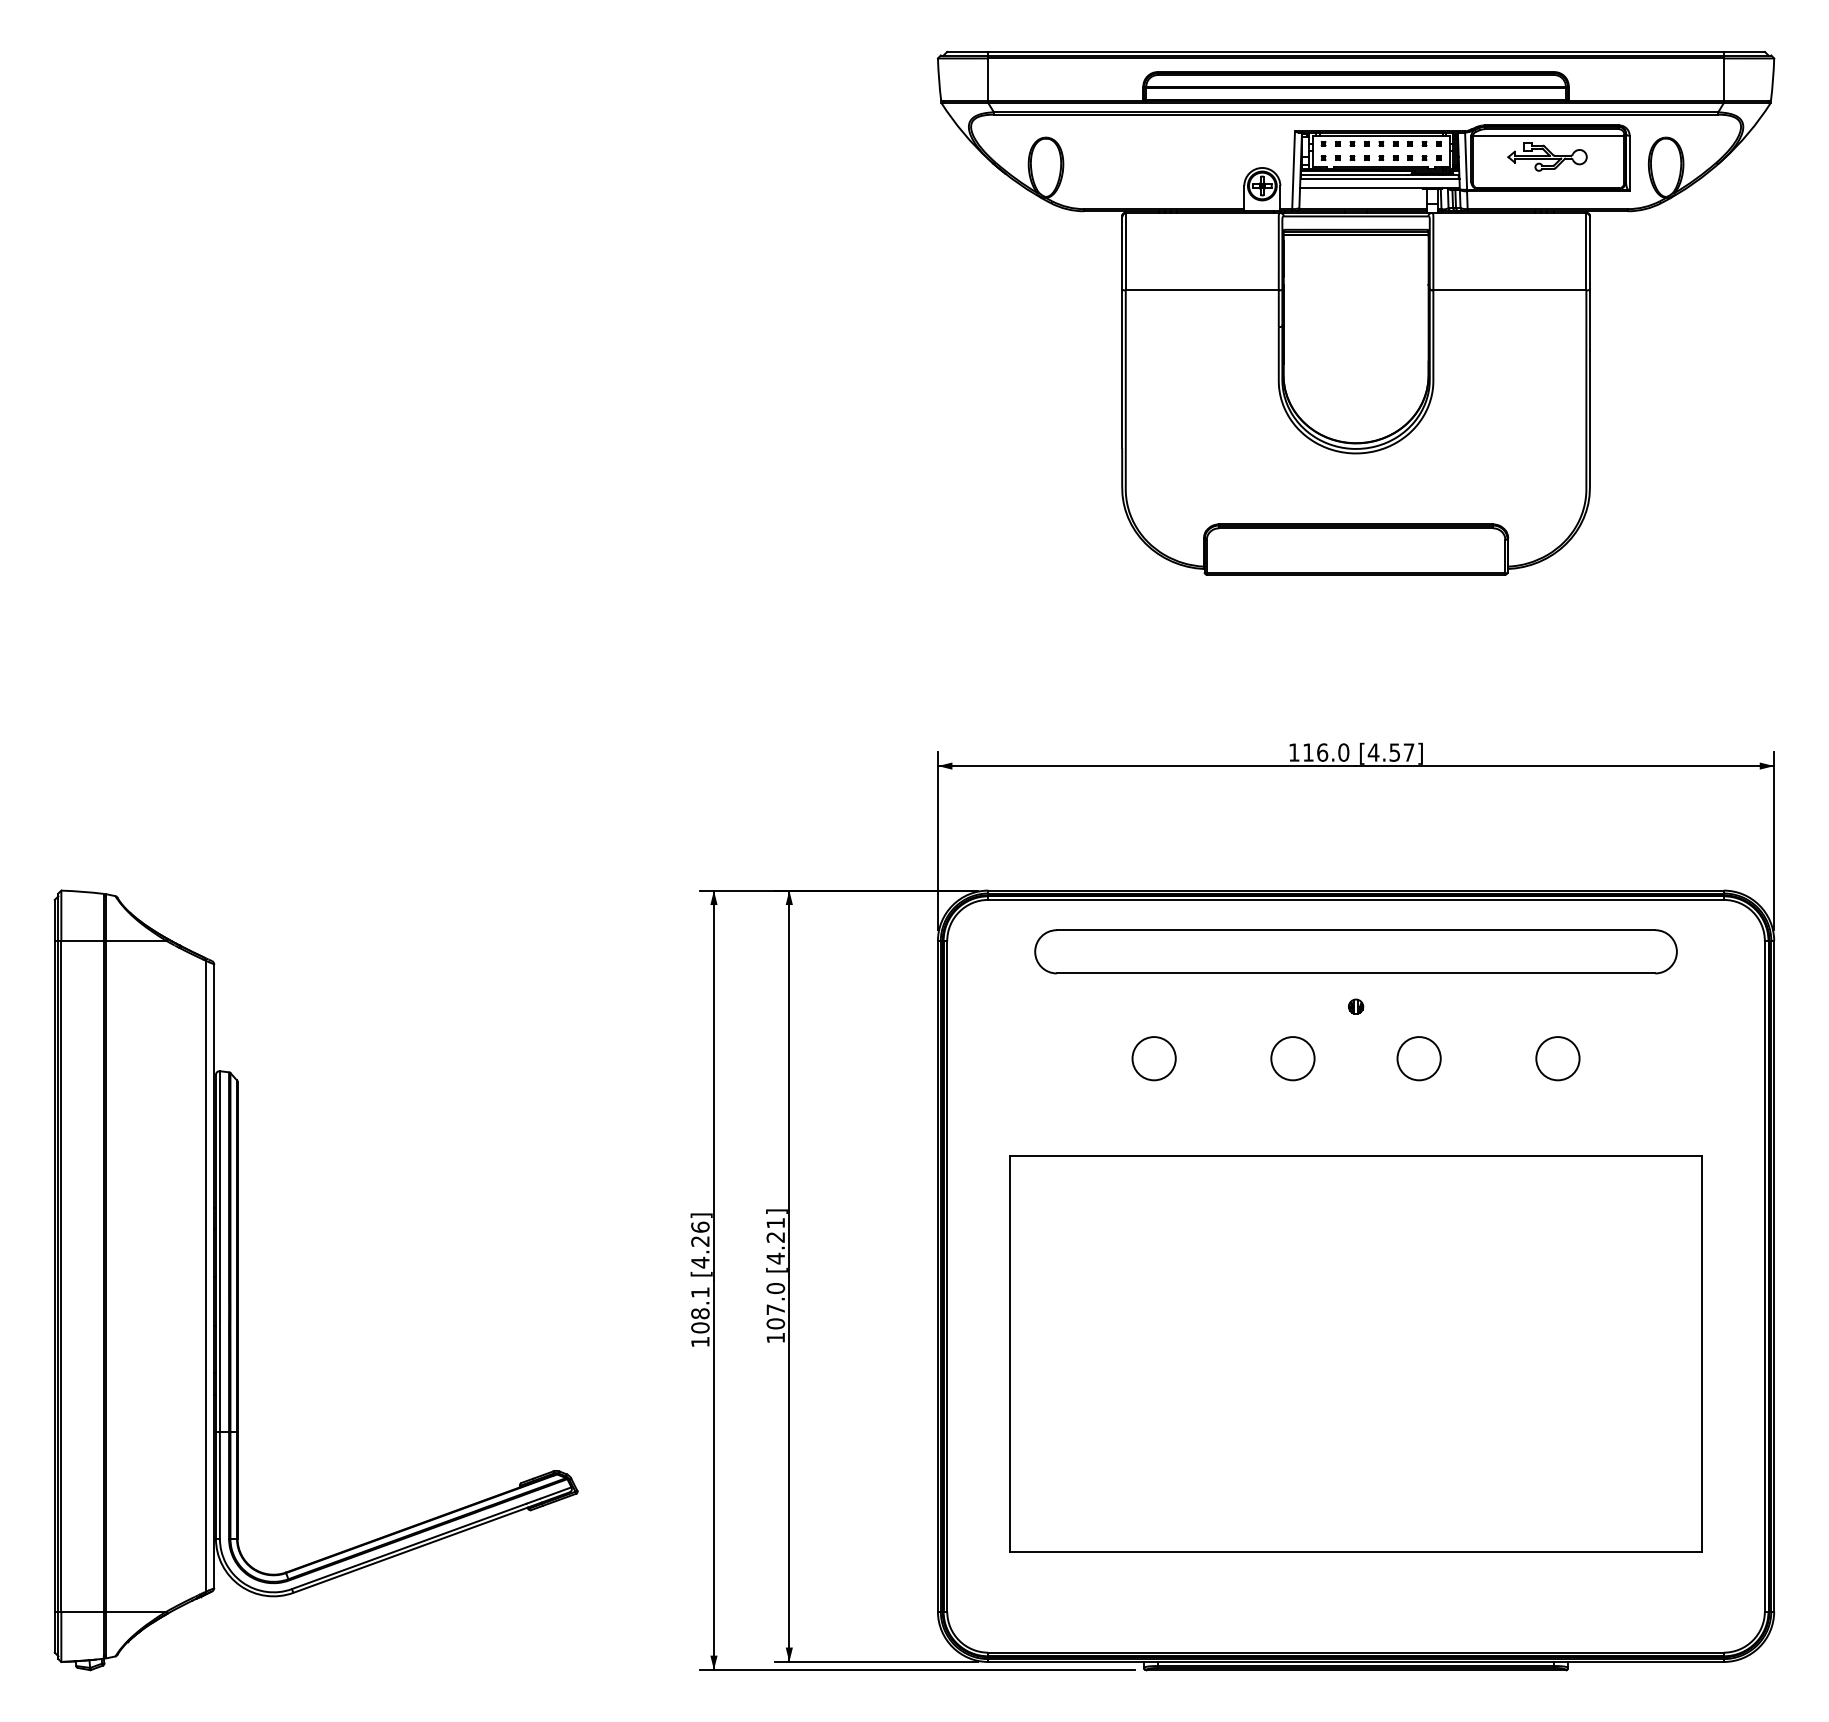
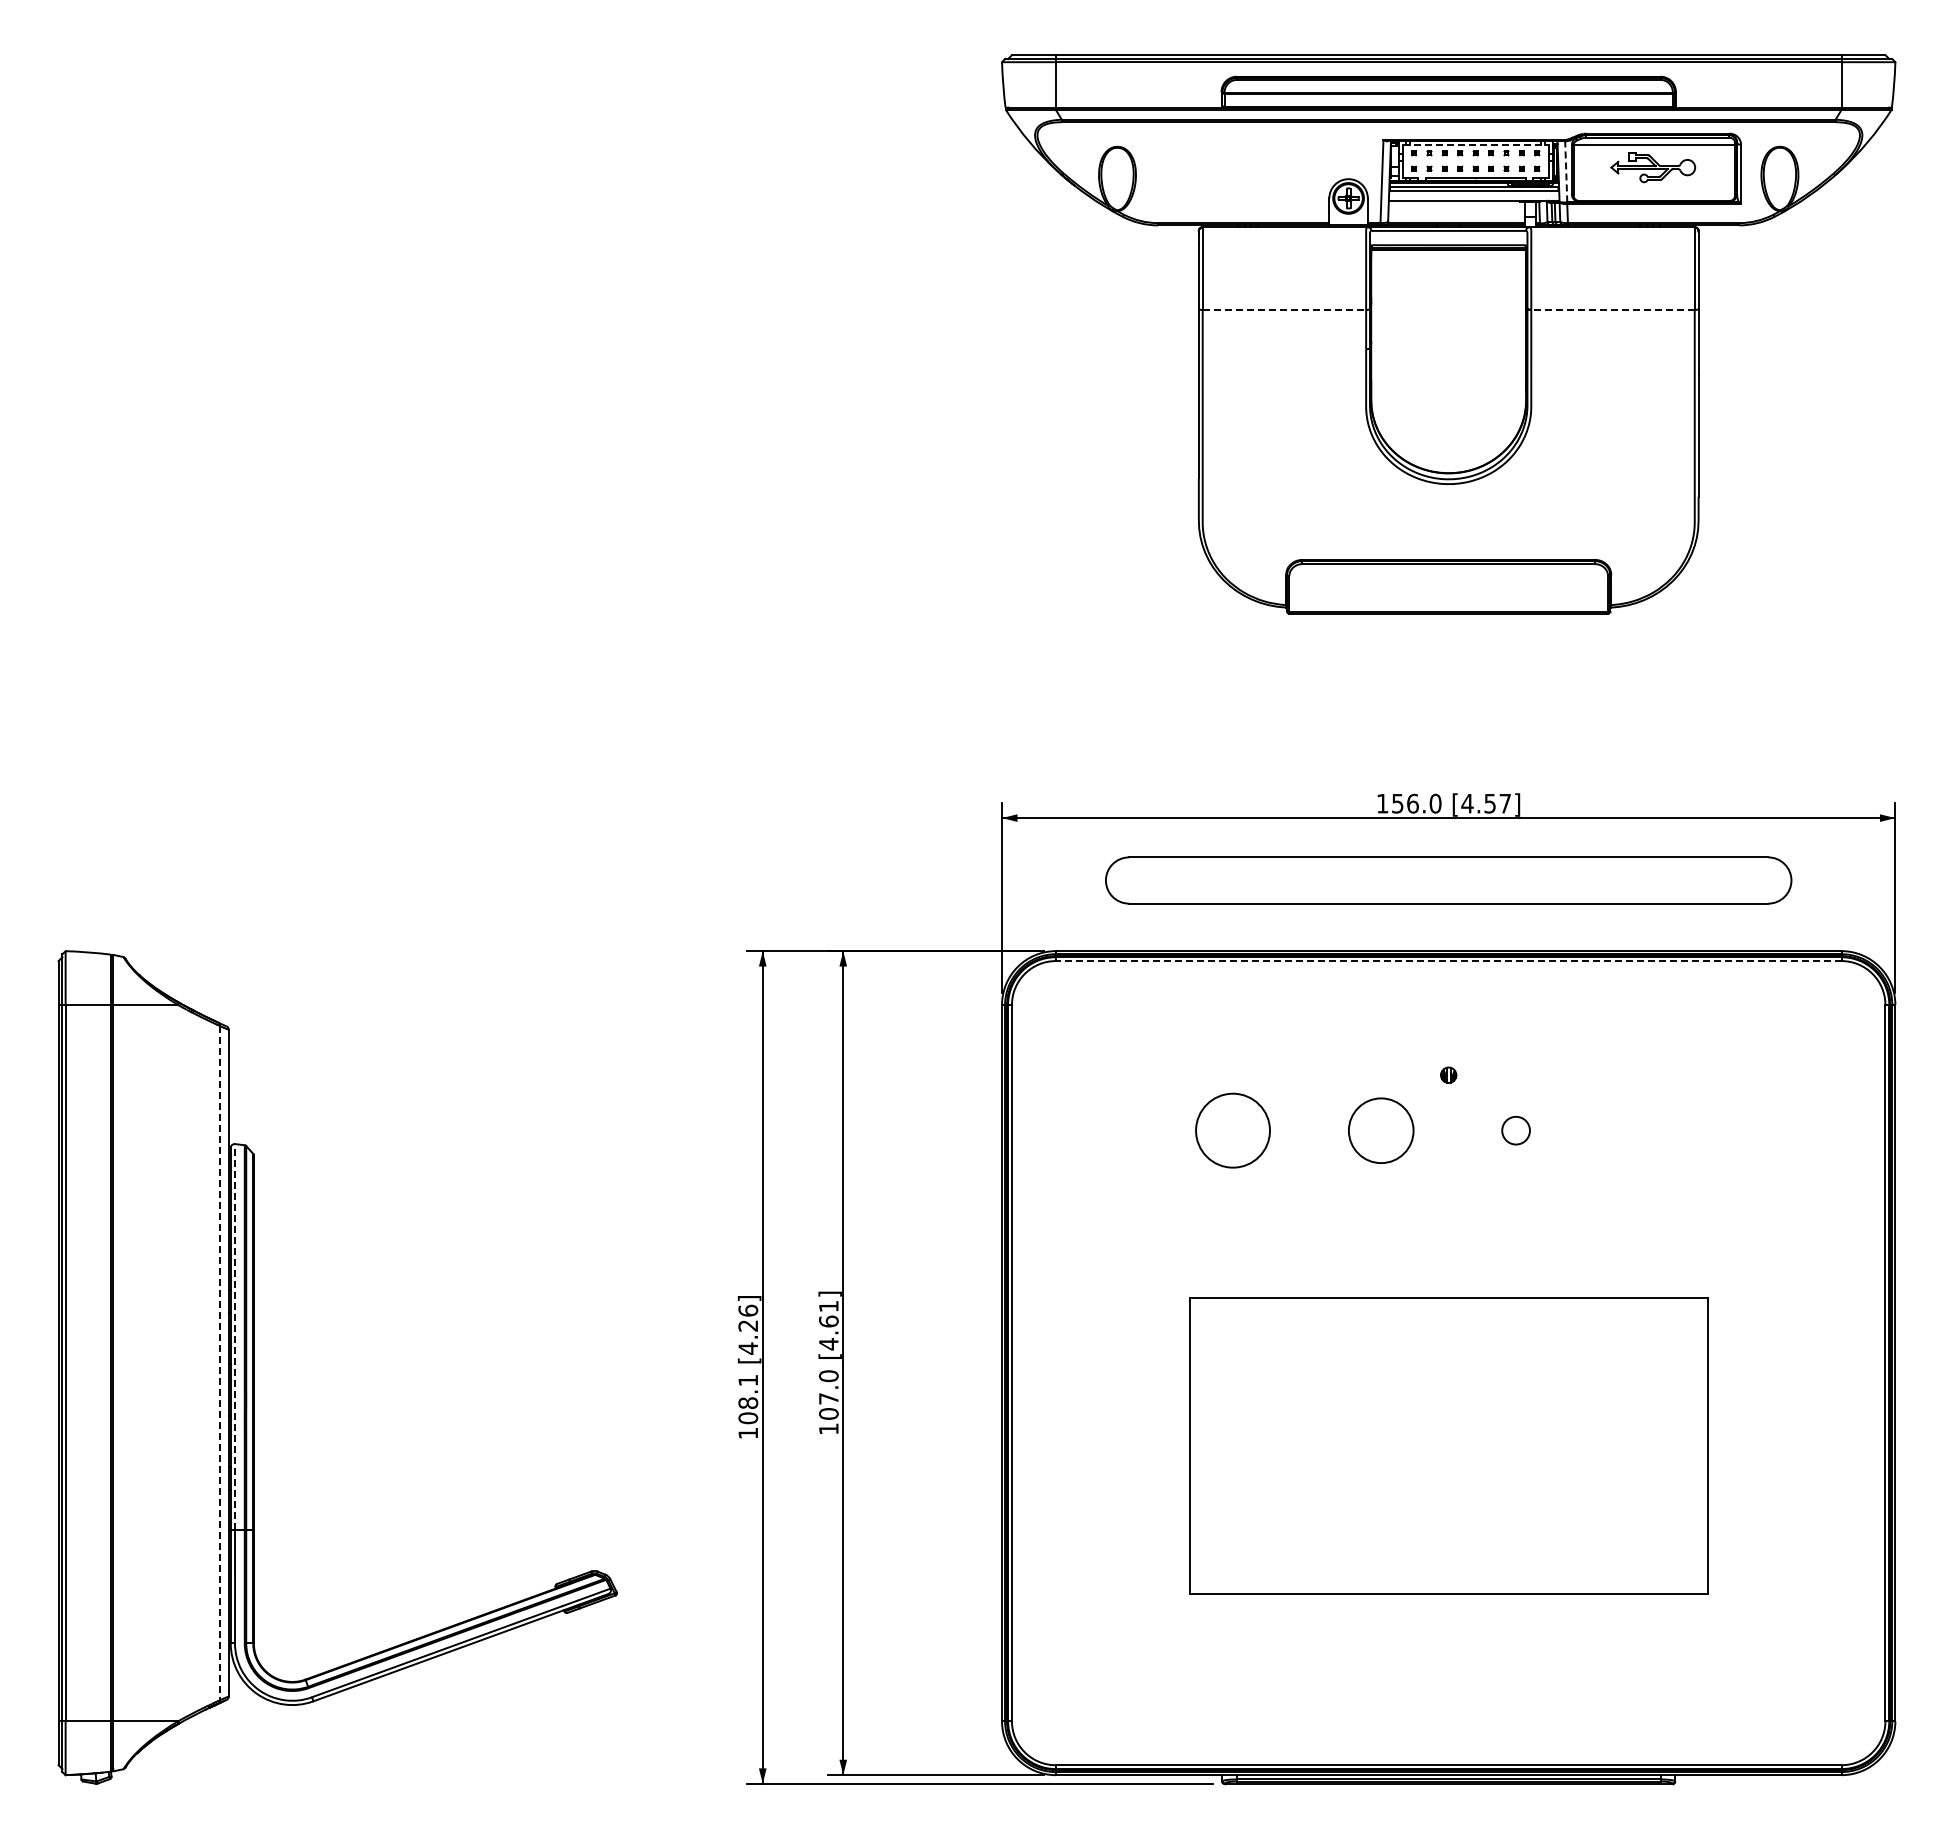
line: (1382, 136) -> (1476, 145), solid -> dashed
line: (1466, 160) -> (1566, 171), solid -> dashed
line: (1202, 290) -> (1284, 310), solid -> dashed
line: (1510, 290) -> (1613, 310), solid -> dashed
text: (1308, 752) -> (1397, 803), 116.0 -> 156.0
line: (1355, 900) -> (1448, 961), solid -> dashed
part: (1355, 951) -> (1448, 880), moved
circle: (1153, 1058) -> (1232, 1130), size x1.6
circle: (1293, 1058) -> (1381, 1130), size x1.4
circle: (1418, 1058) -> (1515, 1130), size x0.6
circle: (1558, 1058) -> (1664, 1130), removed
text: (775, 1237) -> (828, 1321), [4.21] -> [4.61]
line: (220, 1251) -> (235, 1336), solid -> dashed
line: (206, 1276) -> (220, 1363), solid -> dashed
part: (1355, 1354) -> (1448, 1446), size x0.7

